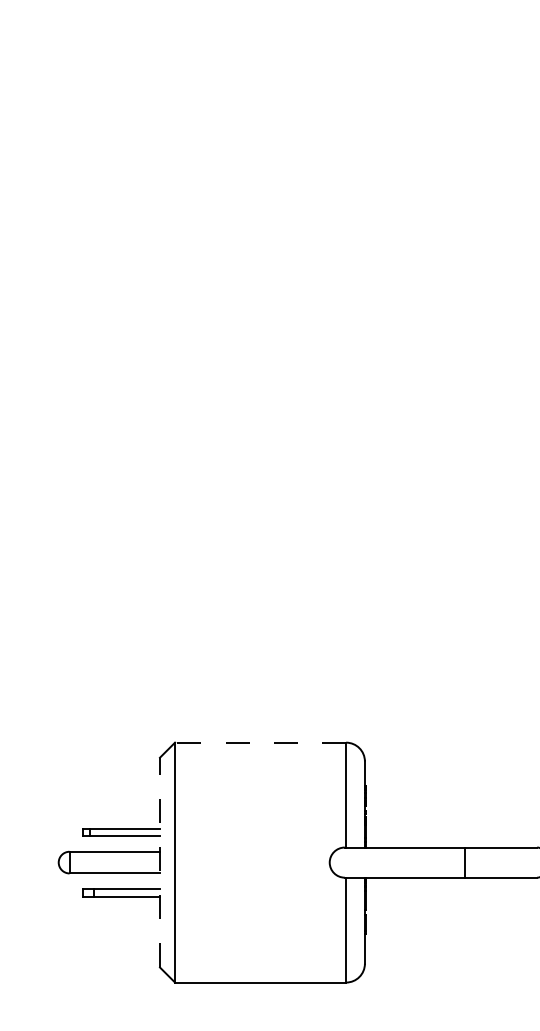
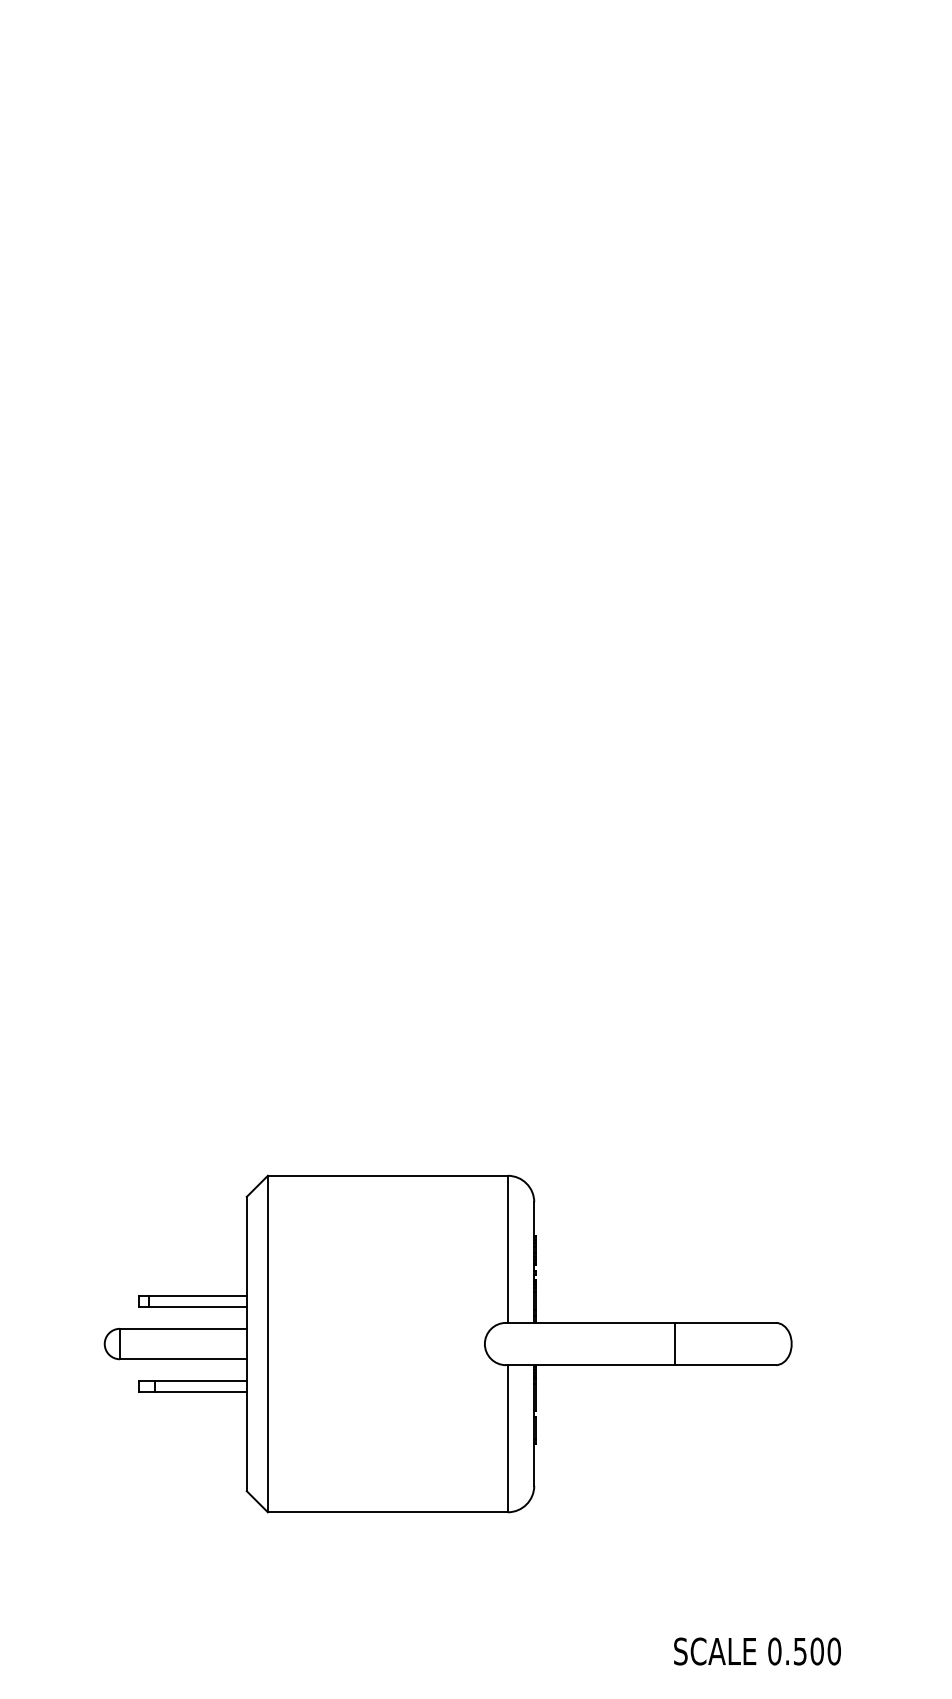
line: (260, 742) -> (387, 1175), dashed -> solid
line: (159, 862) -> (246, 1343), dashed -> solid

